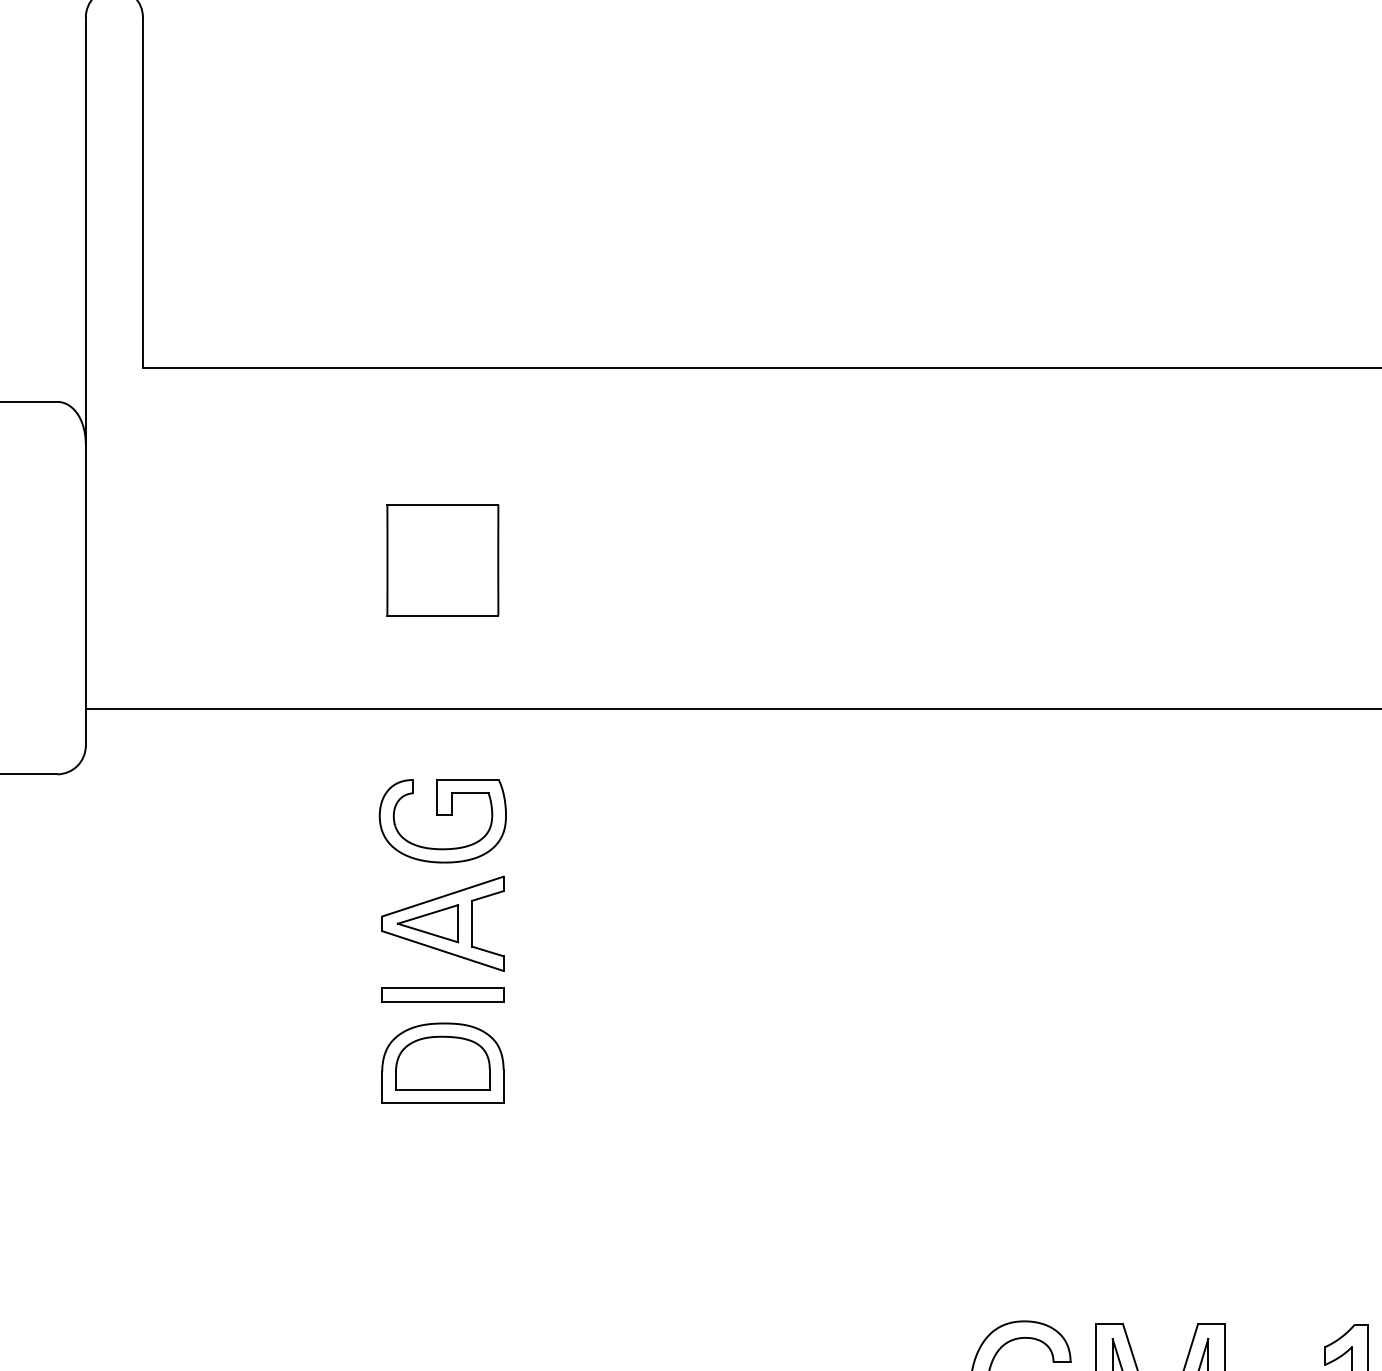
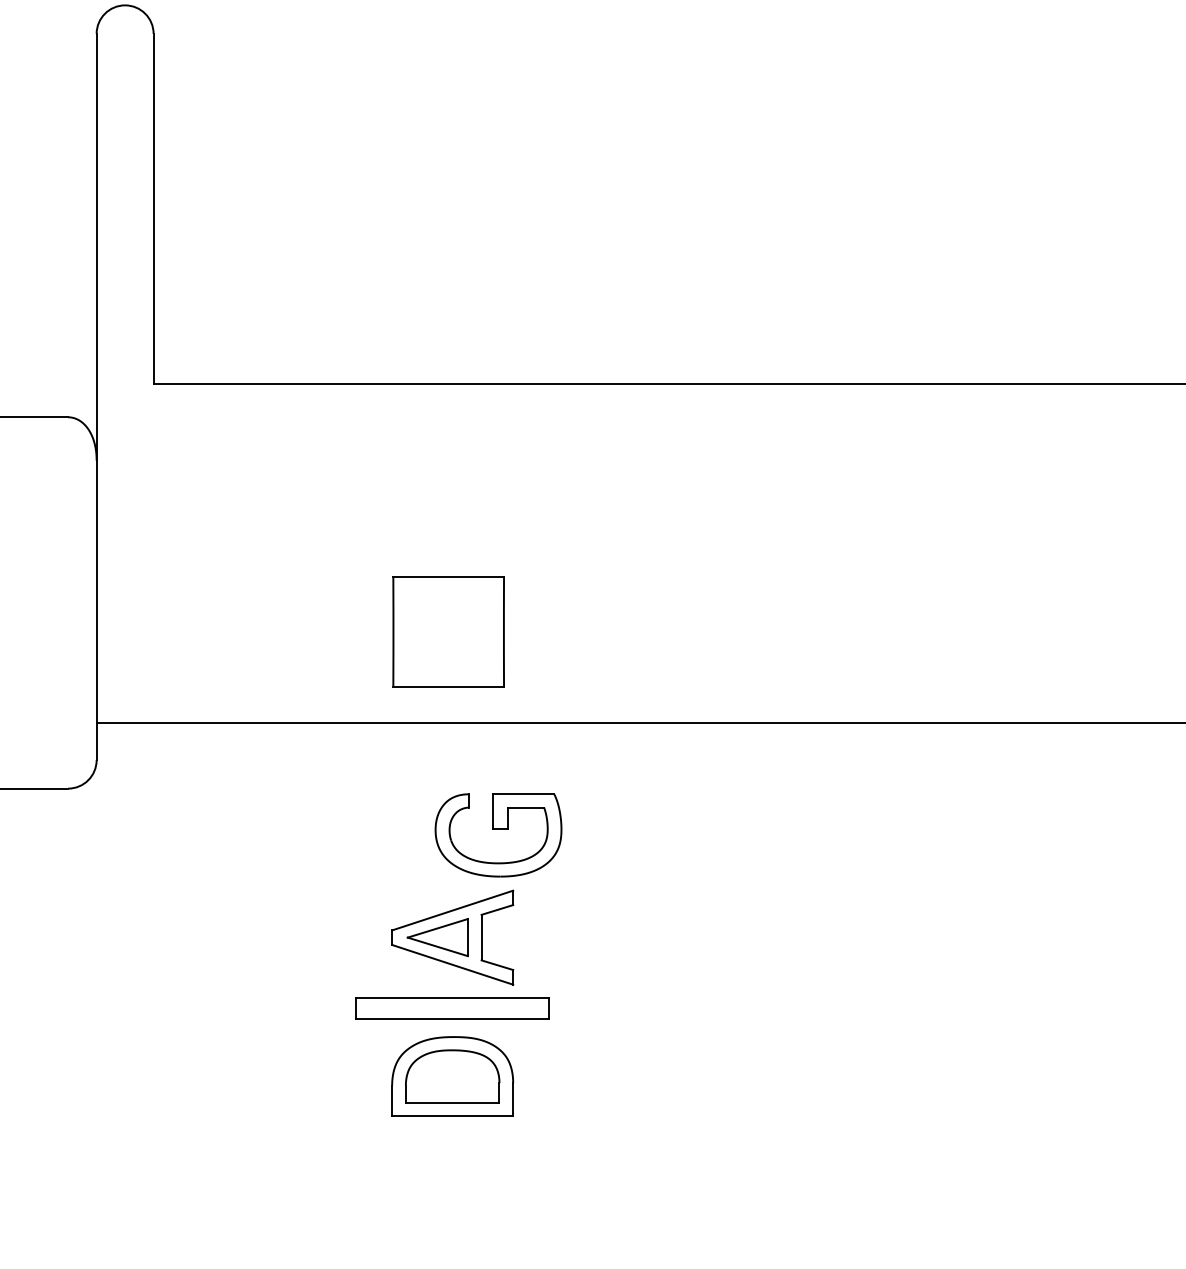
part: (442, 560) -> (448, 632), moved
part: (442, 821) -> (498, 835), moved
part: (442, 994) -> (452, 1008), size x1.6

